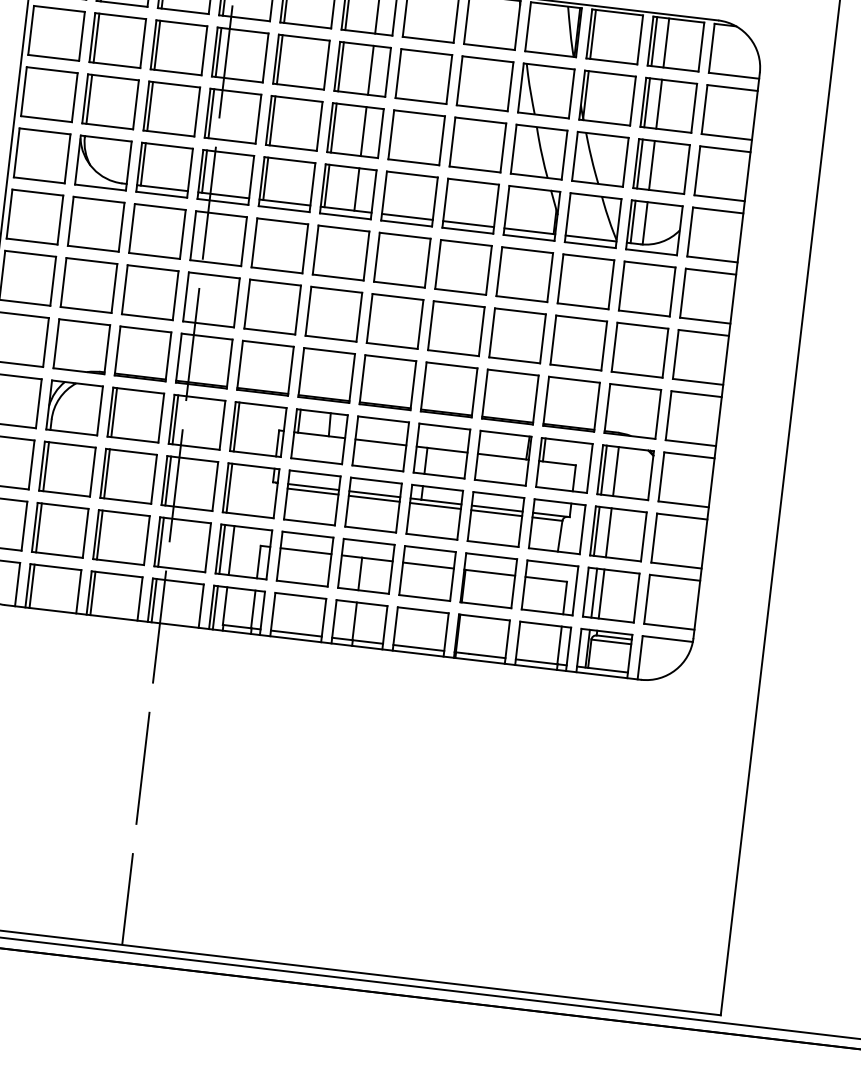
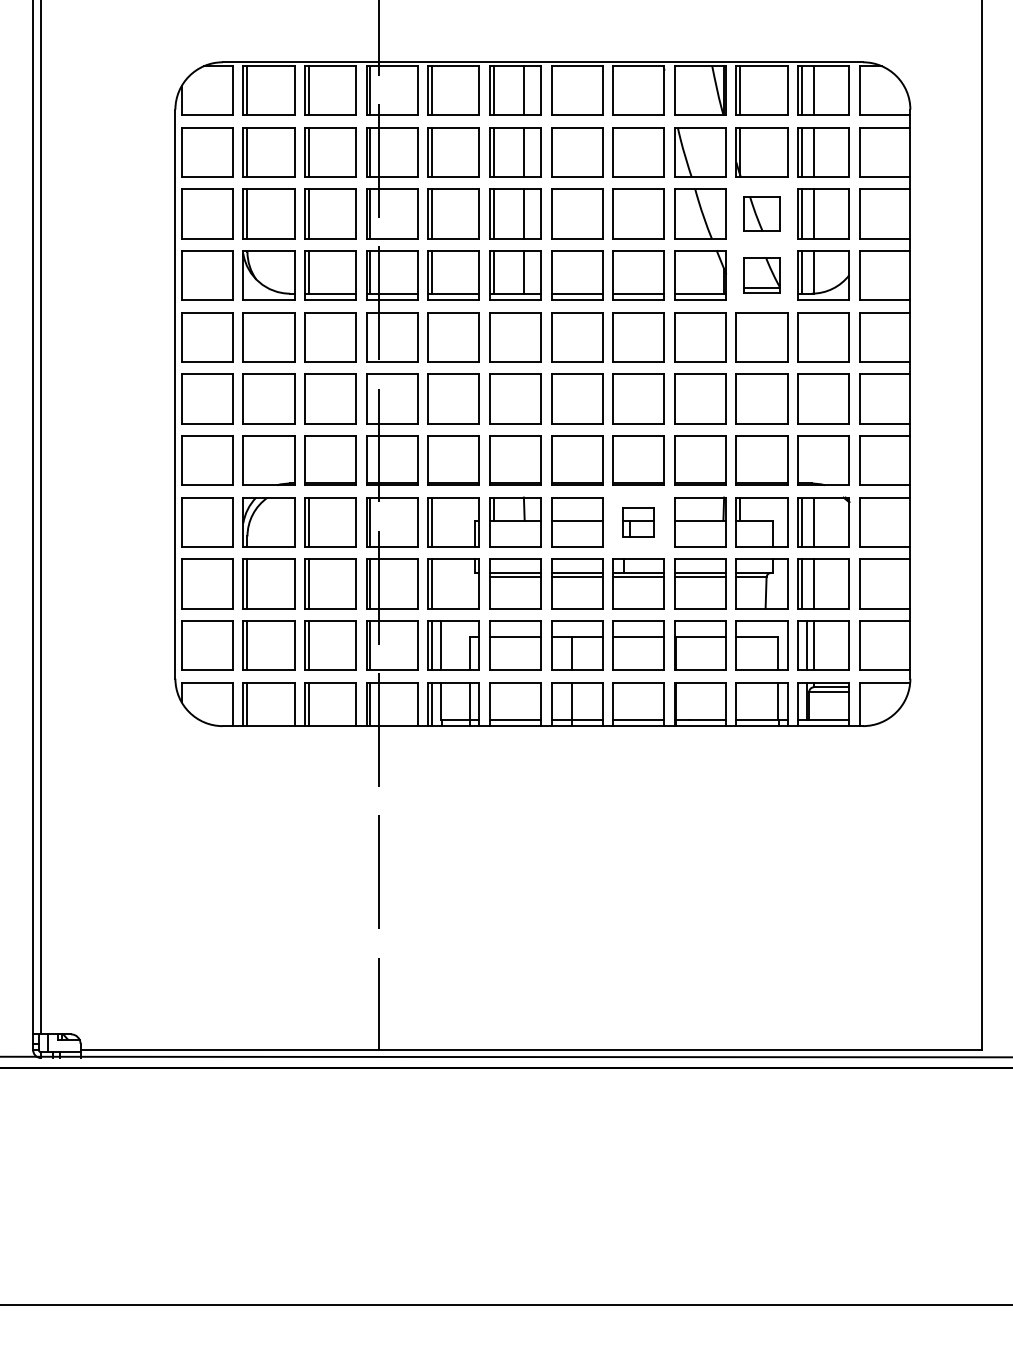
part: (599, 158) -> (761, 213), size x0.7
part: (592, 220) -> (761, 275), size x0.7
part: (441, 451) -> (638, 522), size x0.6

